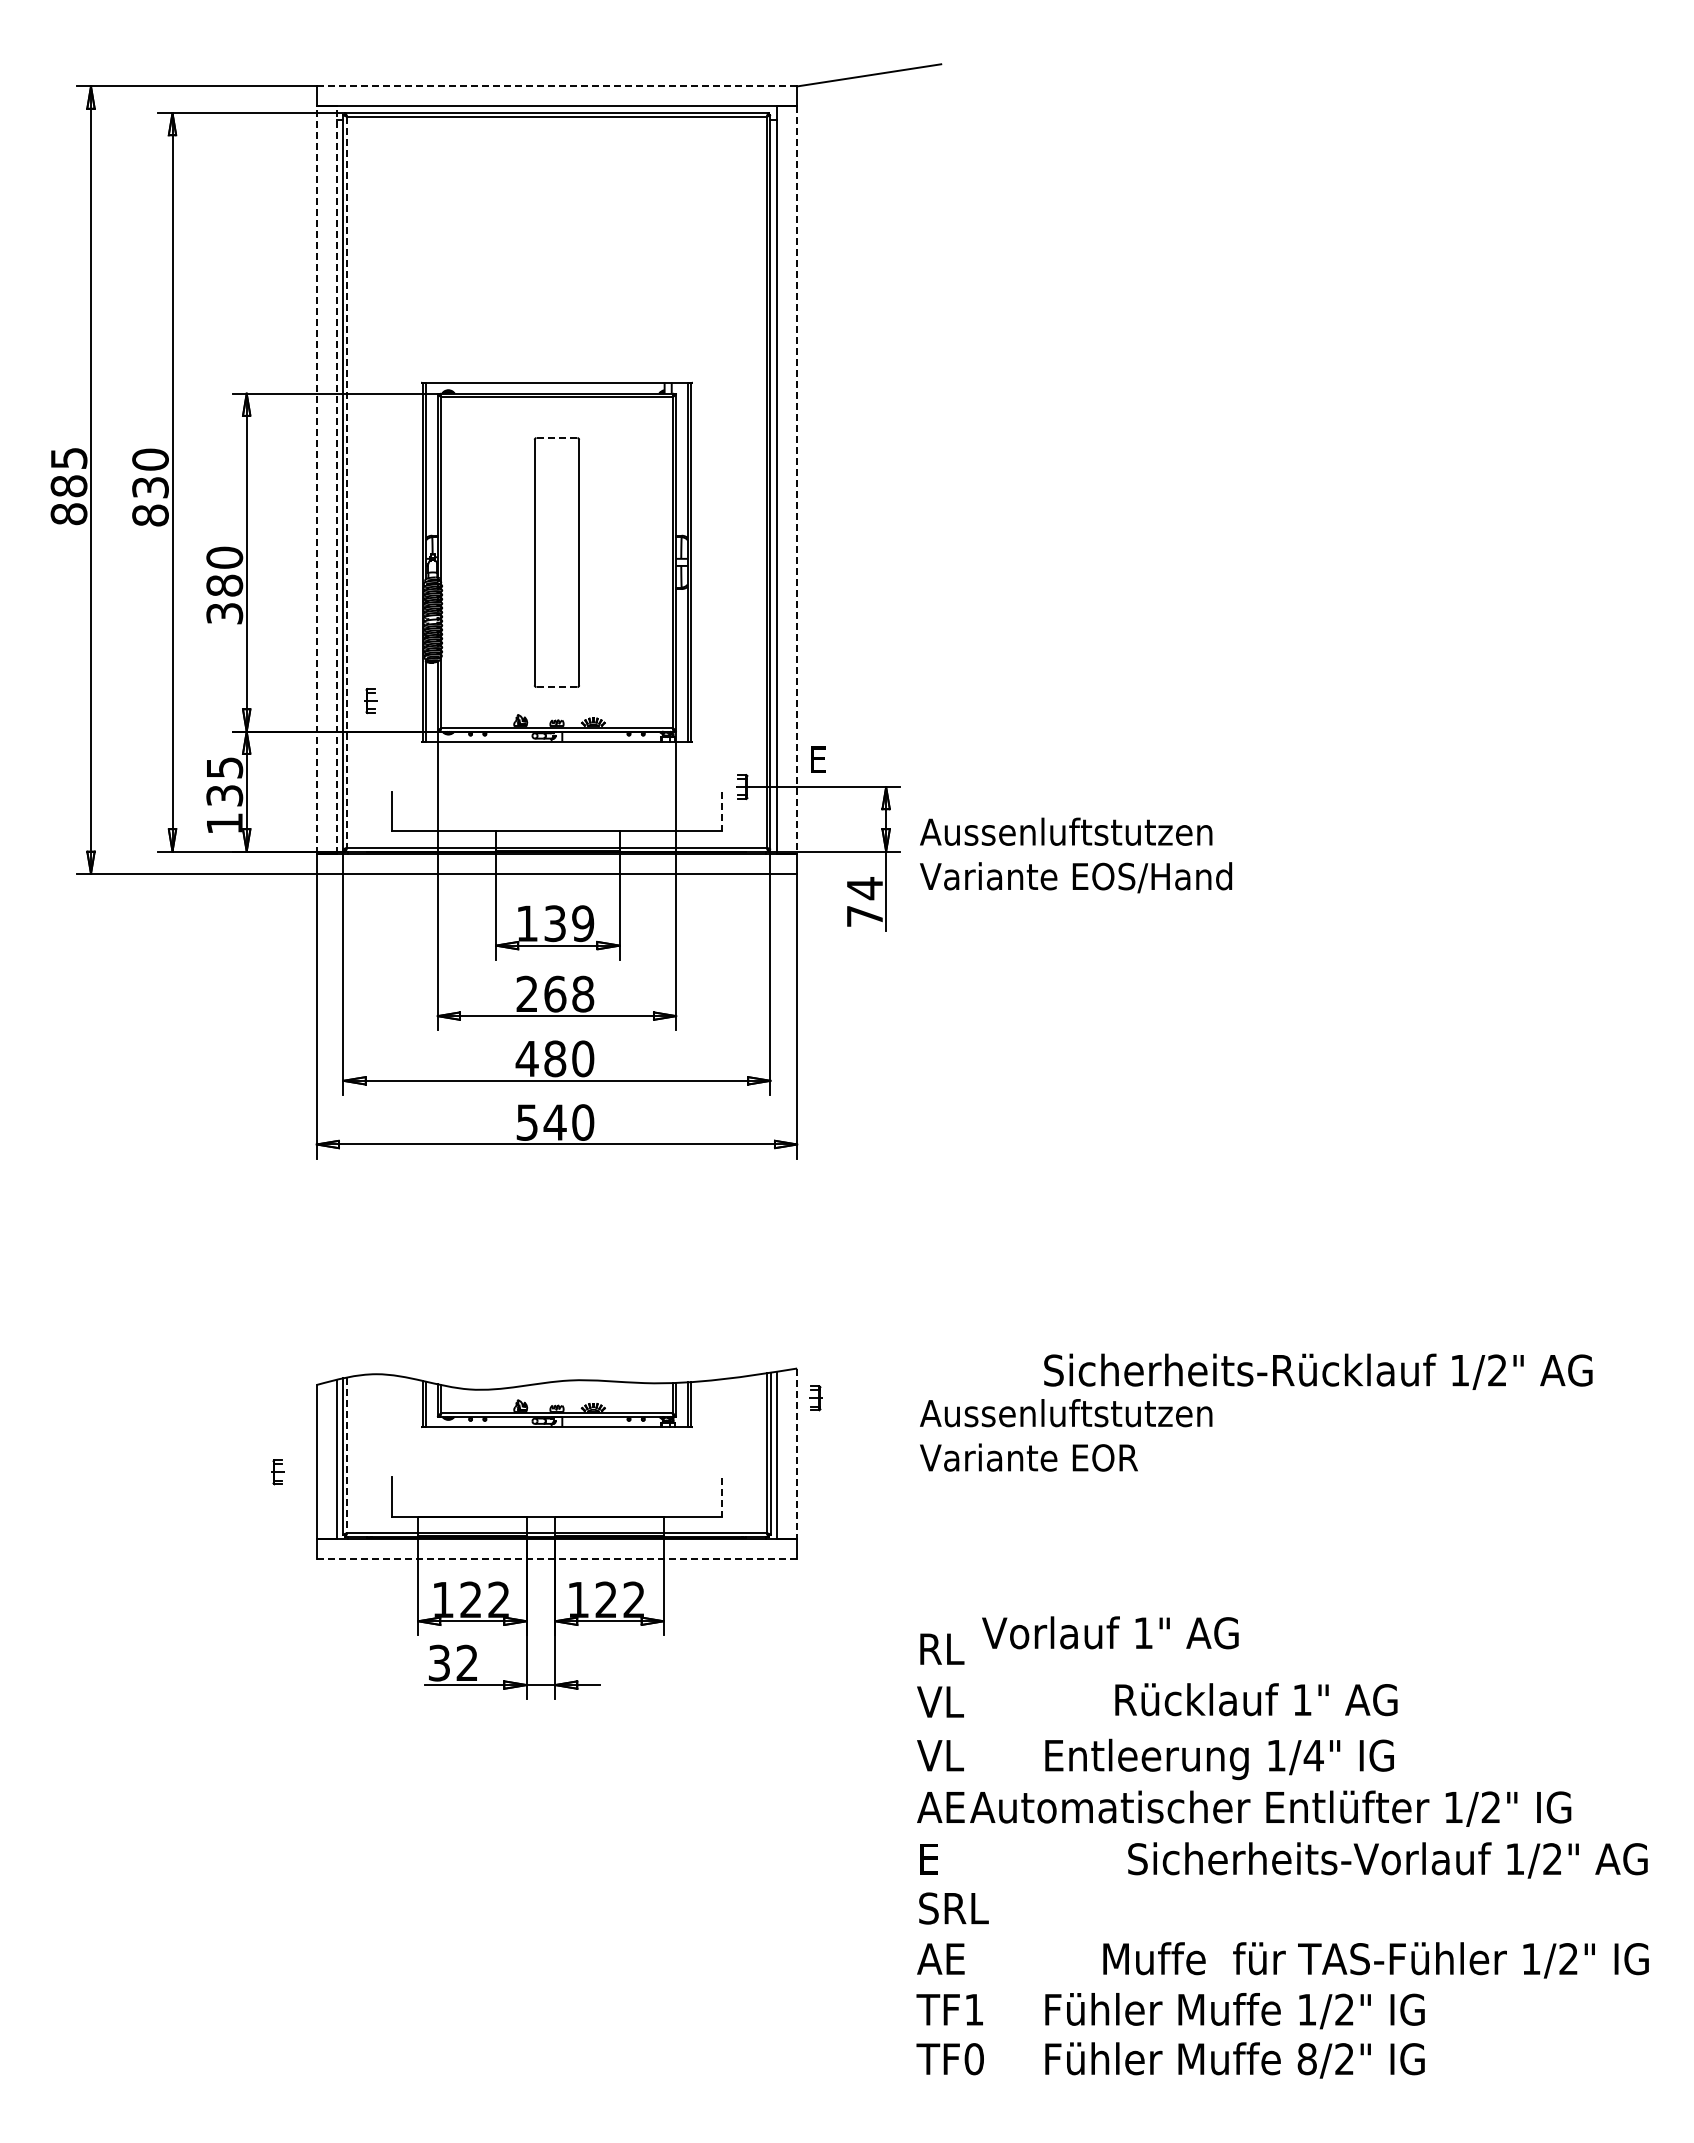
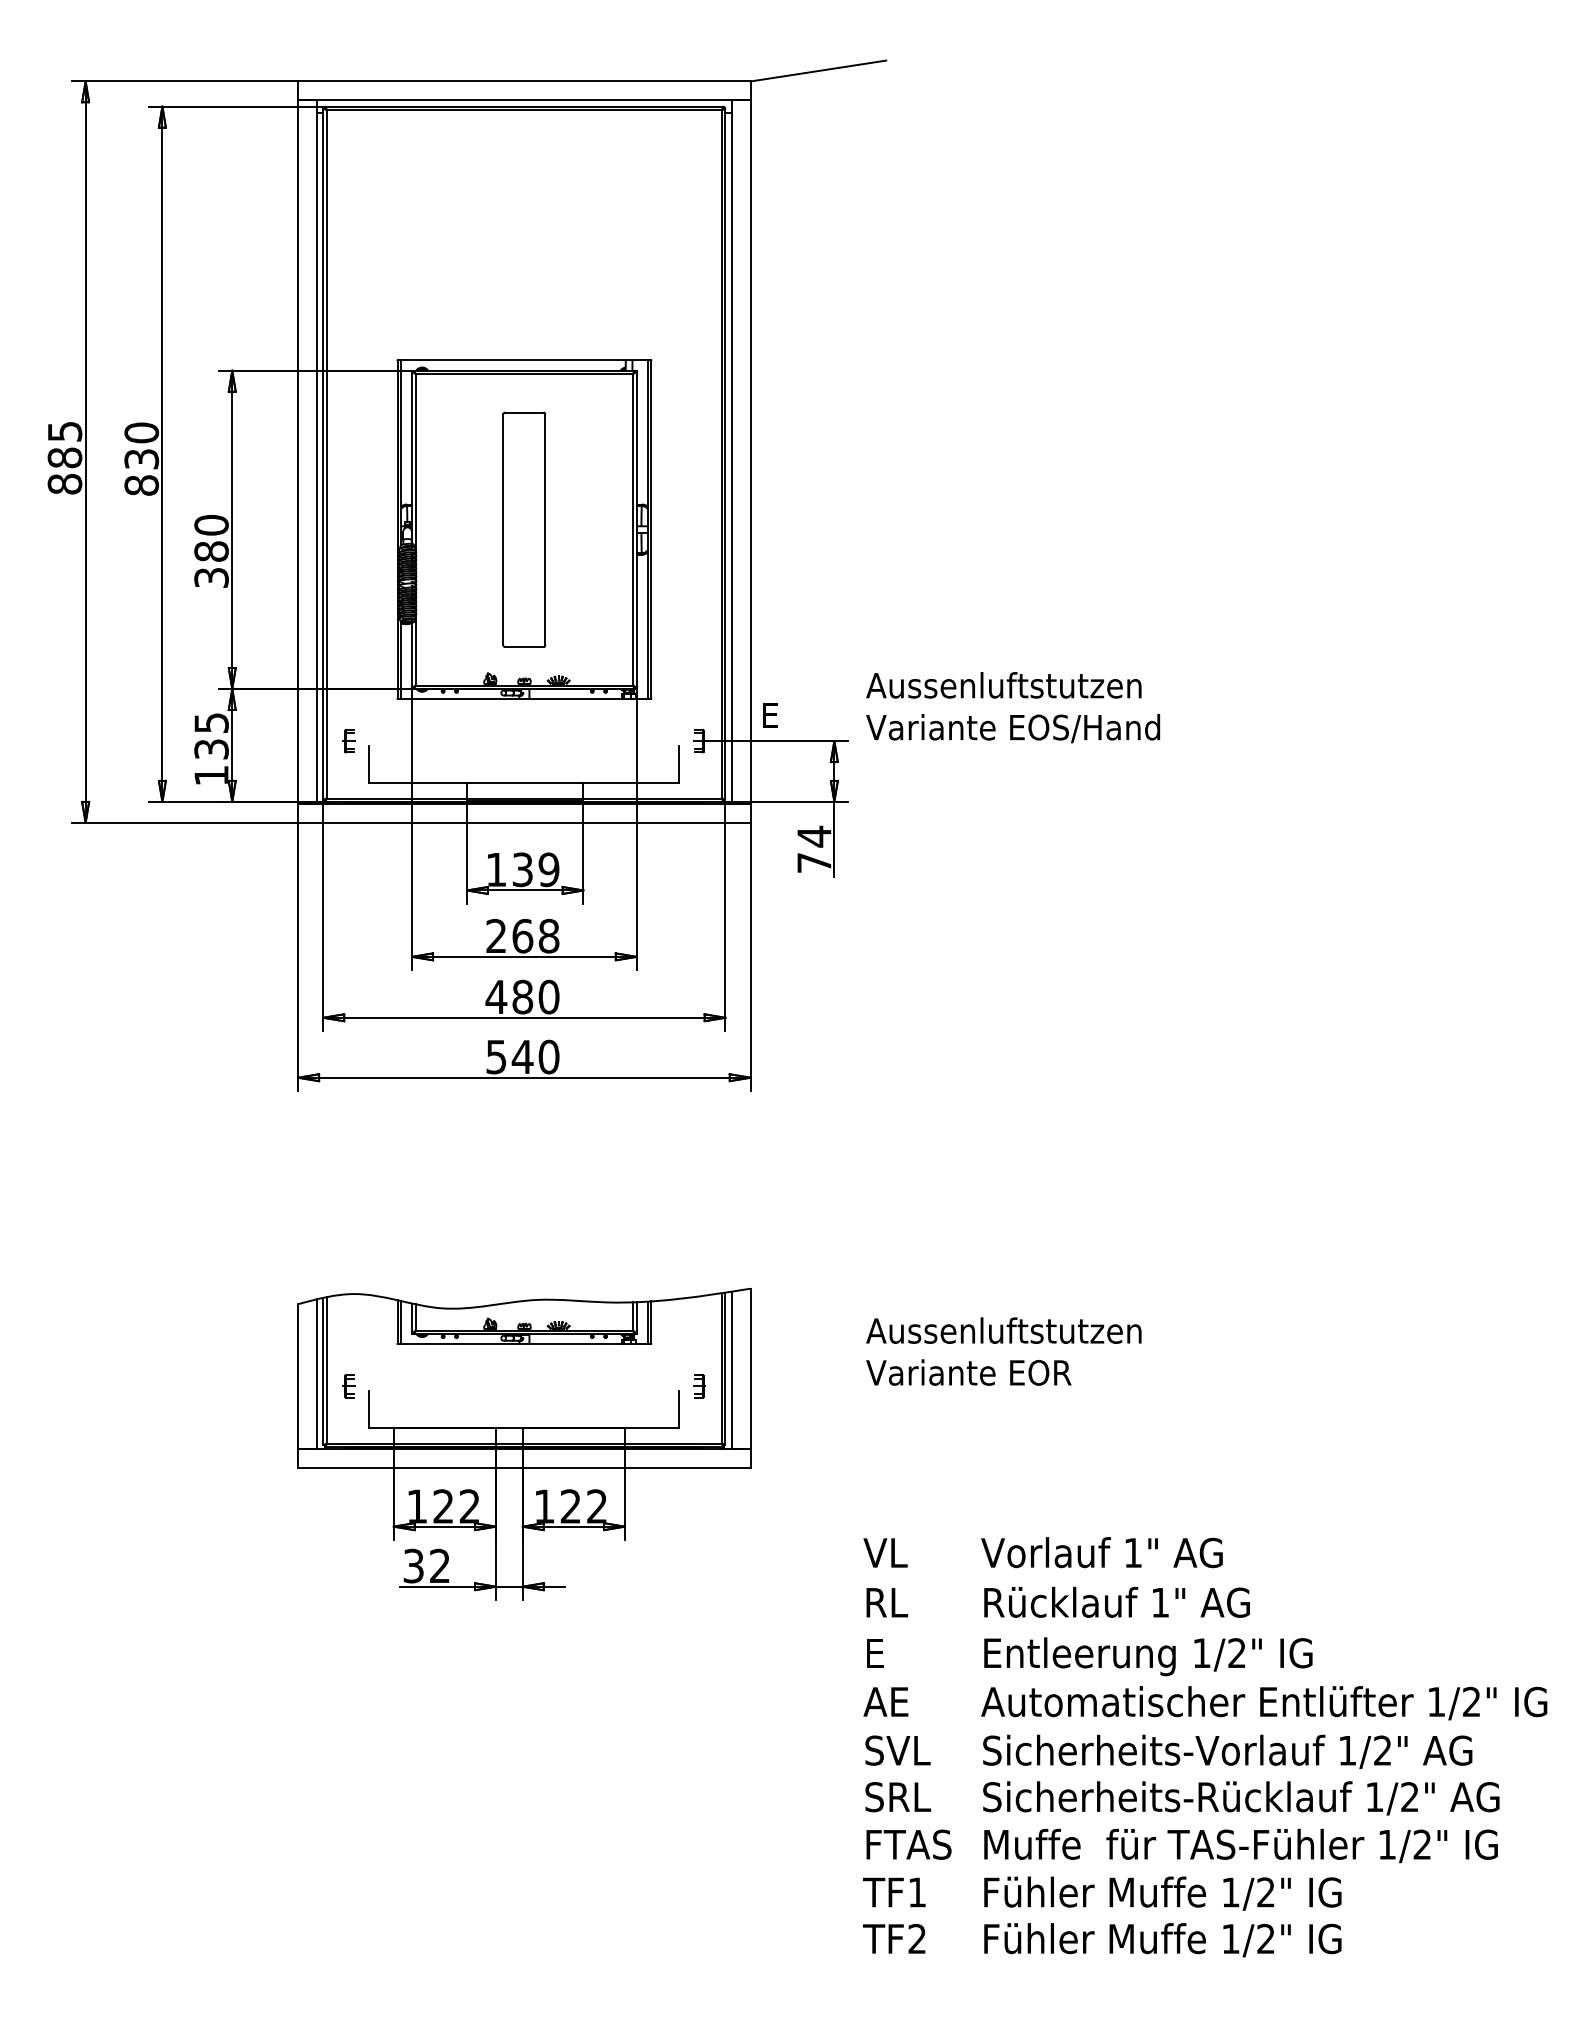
line: (557, 86) -> (524, 81), dashed -> solid
line: (557, 438) -> (524, 412), dashed -> solid
line: (316, 480) -> (297, 452), dashed -> solid
line: (336, 480) -> (316, 452), dashed -> solid
line: (797, 480) -> (750, 452), dashed -> solid
line: (347, 482) -> (327, 454), dashed -> solid
line: (556, 687) -> (523, 647), dashed -> solid
part: (370, 701) -> (348, 741), moved
line: (721, 811) -> (679, 764), dashed -> solid
text: (1076, 855) -> (1013, 707), moved
text: (1318, 1371) -> (1241, 1798), moved
part: (815, 1398) -> (699, 1386), moved
line: (797, 1454) -> (750, 1369), dashed -> solid
line: (347, 1455) -> (327, 1370), dashed -> solid
part: (277, 1472) -> (348, 1386), moved
line: (721, 1497) -> (679, 1410), dashed -> solid
line: (557, 1559) -> (524, 1468), dashed -> solid
text: (1110, 1632) -> (1102, 1552), moved
text: (940, 1648) -> (885, 1552), RL -> VL
text: (1256, 1699) -> (1117, 1602), moved
text: (940, 1701) -> (885, 1602), VL -> RL
text: (940, 1755) -> (885, 1653), VL -> E
text: (1313, 1755) -> (1236, 1653), 1/4" -> 1/2"
text: (1270, 1808) -> (1264, 1702), moved
text: (953, 1859) -> (897, 1750), E -> SVL
text: (1387, 1860) -> (1227, 1751), moved
text: (963, 1959) -> (907, 1845), AE -> FTAS
text: (1375, 1960) -> (1240, 1846), moved
text: (973, 2059) -> (916, 1939), TF0 -> TF2
text: (1306, 2059) -> (1230, 1939), 8/2" -> 1/2"

